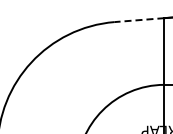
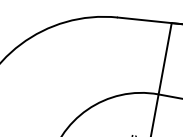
line: (139, 20) -> (144, 20), dashed -> solid

